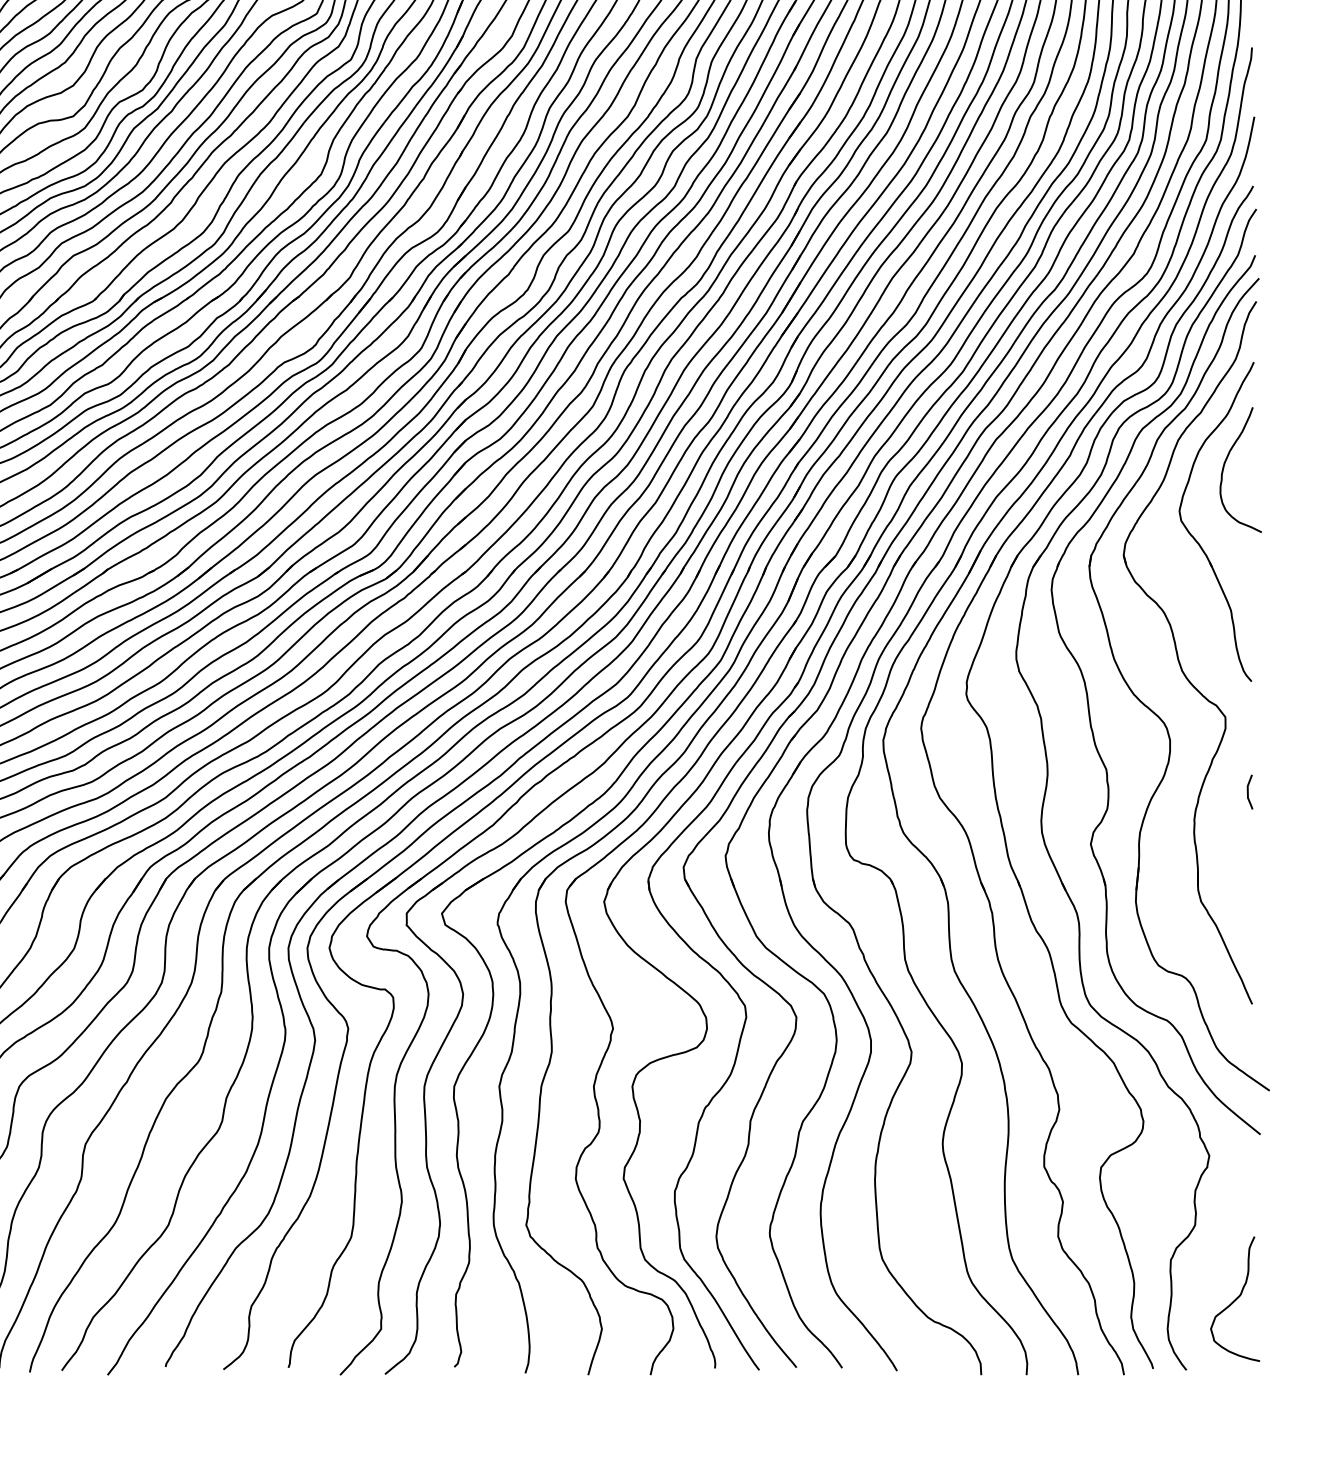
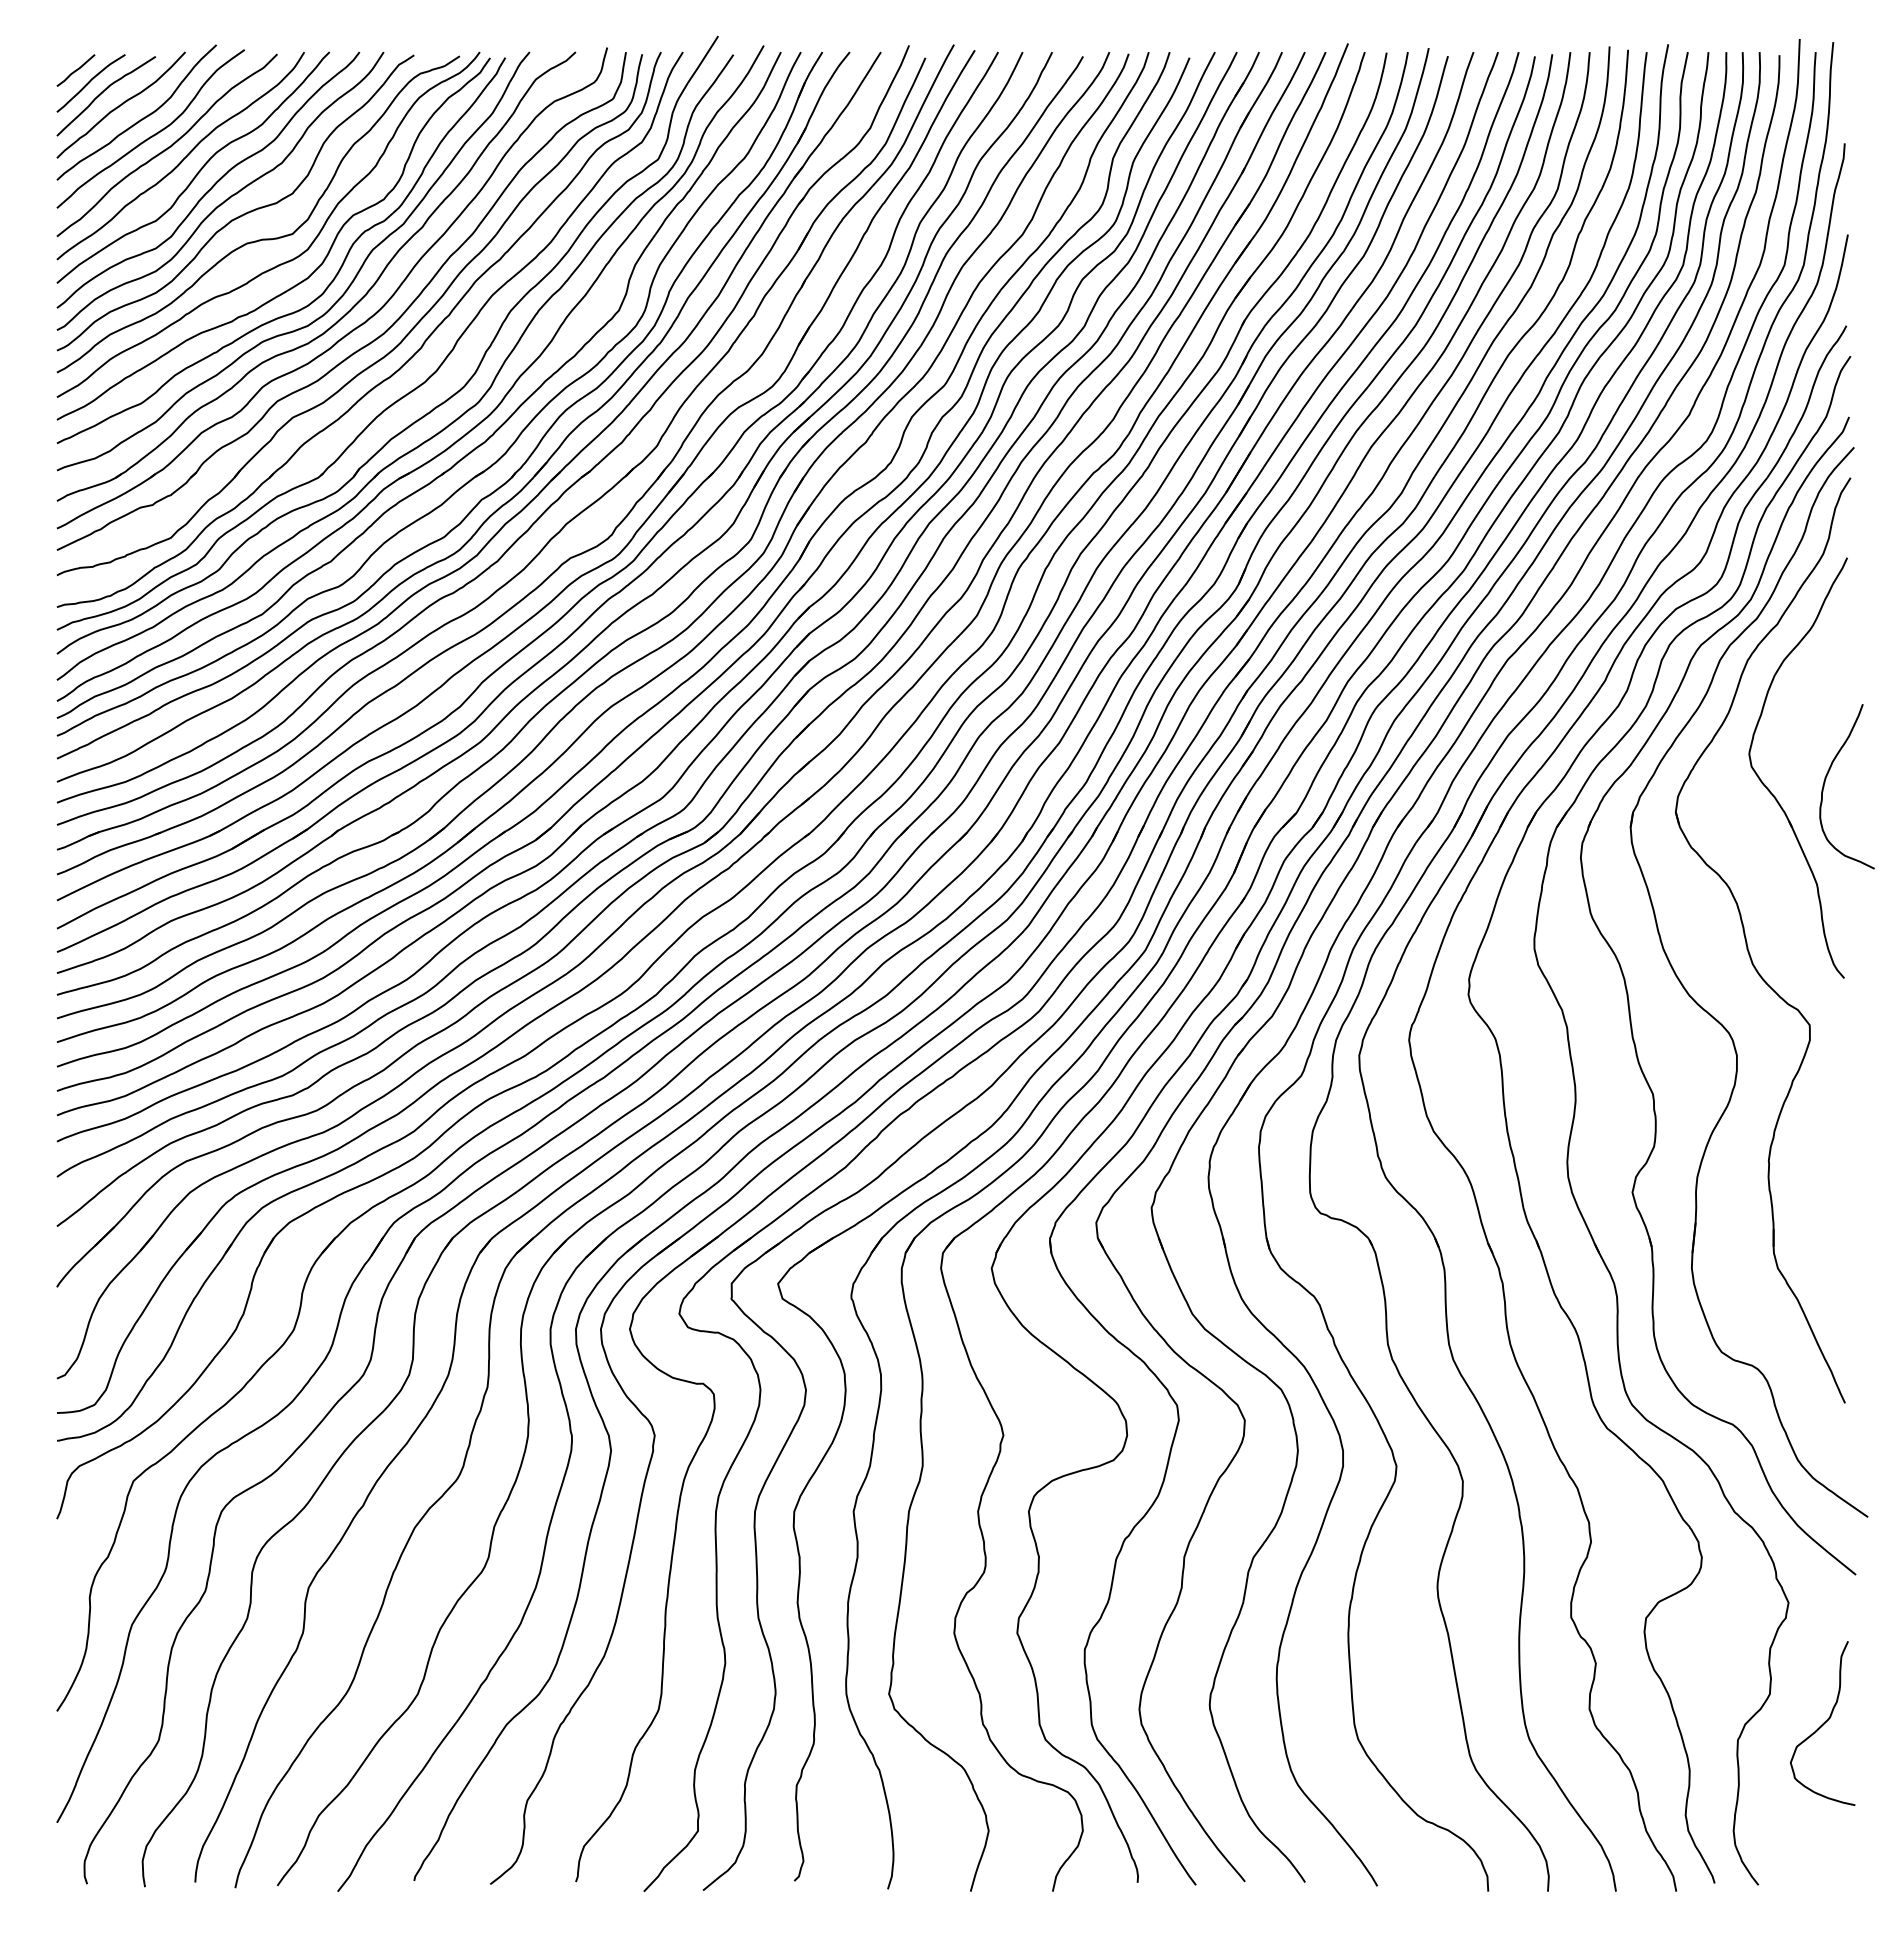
curve: (1225, 464) -> (1826, 779), moved
curve: (1248, 791) -> (1840, 1123), removed
curve: (1235, 1299) -> (1822, 1723), moved

